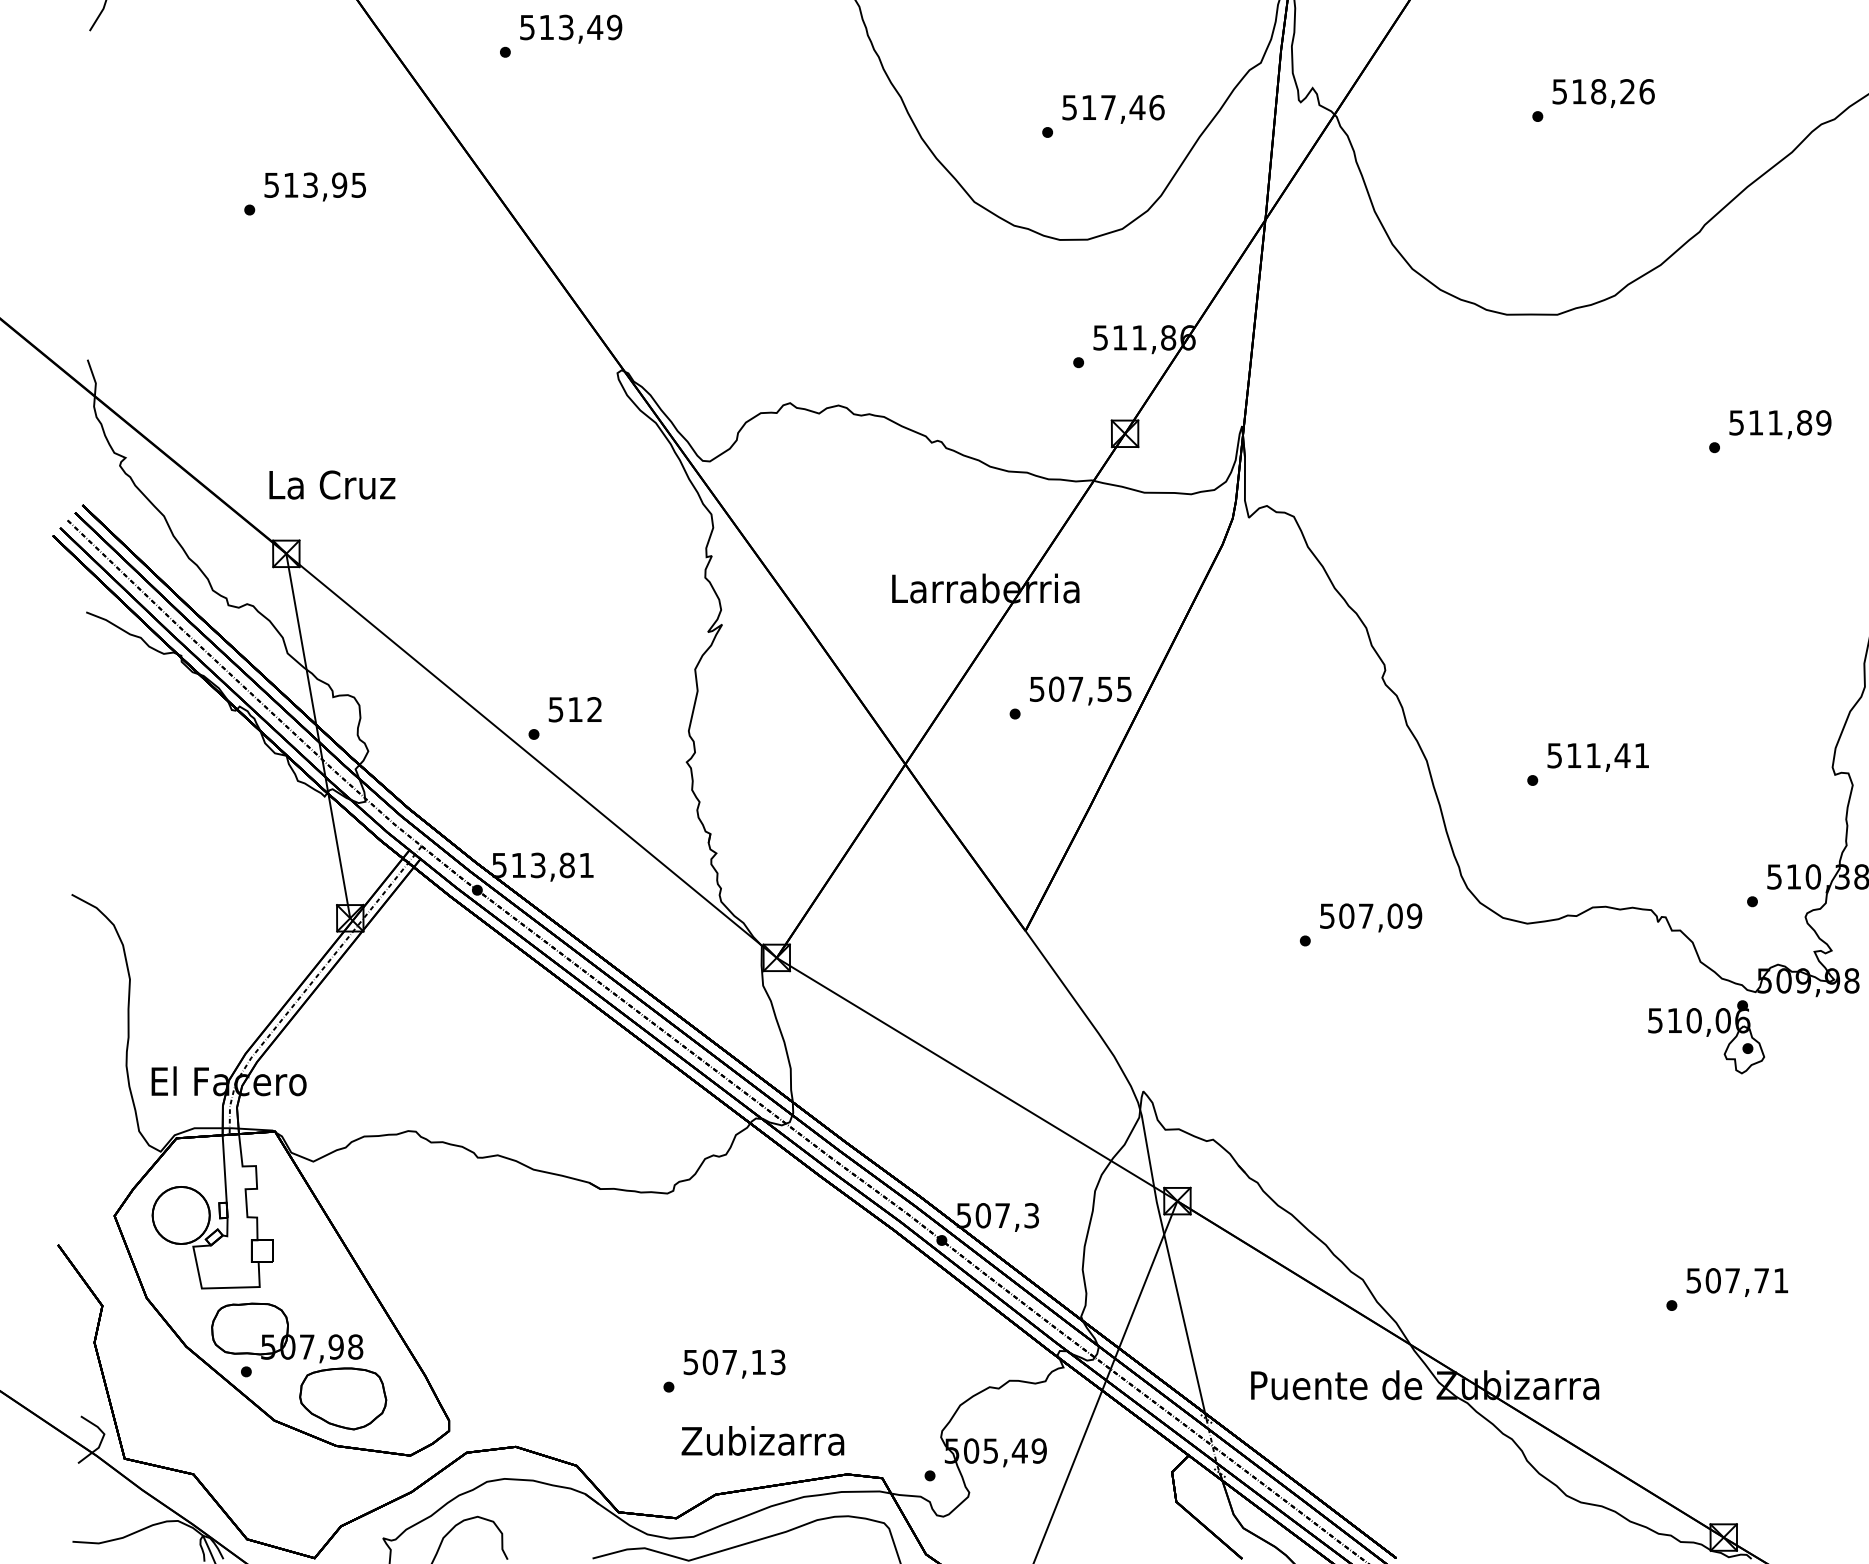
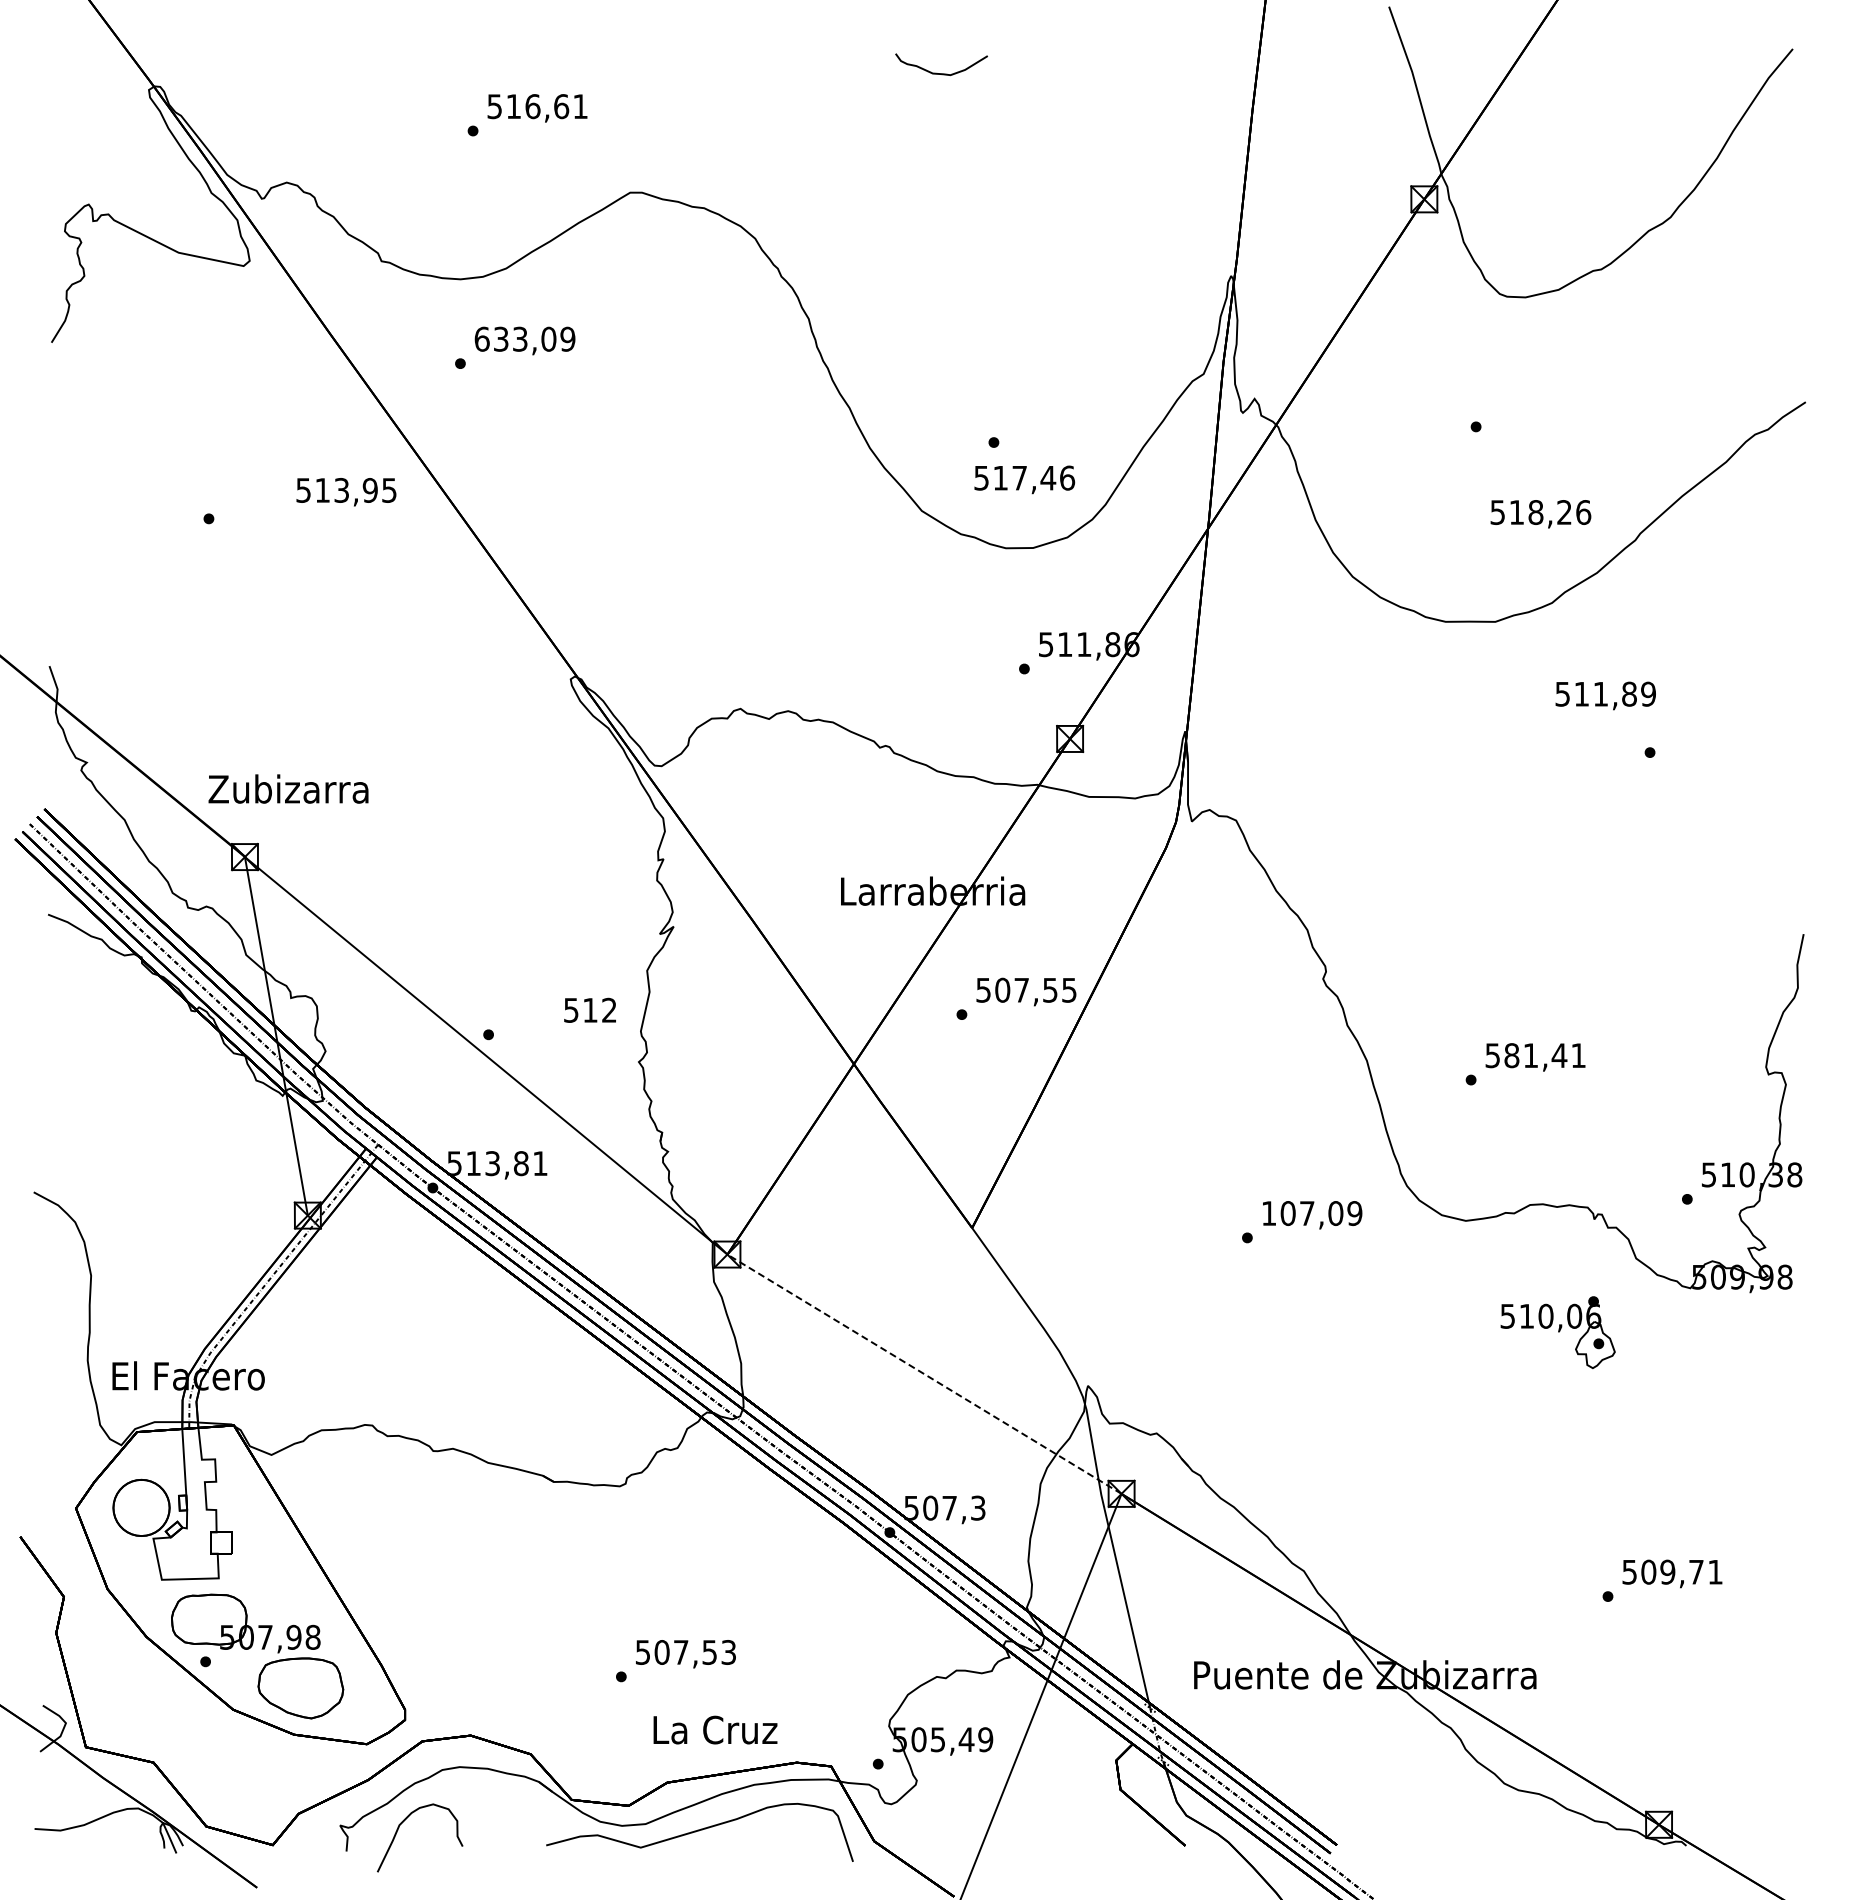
text: (561, 26) -> (515, 338), 513,49 -> 633,09
text: (1603, 93) -> (1540, 514), moved
text: (1113, 109) -> (1024, 479), moved
text: (315, 187) -> (346, 492), moved
text: (1780, 424) -> (1605, 695), moved
text: (330, 484) -> (288, 788), La Cruz -> Zubizarra
text: (574, 708) -> (589, 1009), moved
text: (1573, 755) -> (1511, 1055), 511,41 -> 581,41
text: (1327, 916) -> (1269, 1213), 507,09 -> 107,09
part: (1705, 1037) -> (1557, 1332), moved
line: (977, 1079) -> (924, 1374), solid -> dashed
text: (1732, 1280) -> (1667, 1571), 507,71 -> 509,71
text: (758, 1362) -> (709, 1652), 507,13 -> 507,53
text: (762, 1440) -> (713, 1729), Zubizarra -> La Cruz

